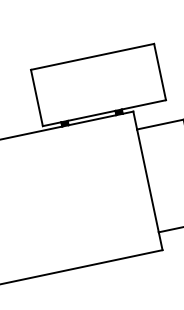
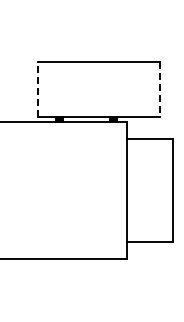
line: (160, 72) -> (160, 89), solid -> dashed
line: (37, 97) -> (38, 89), solid -> dashed

